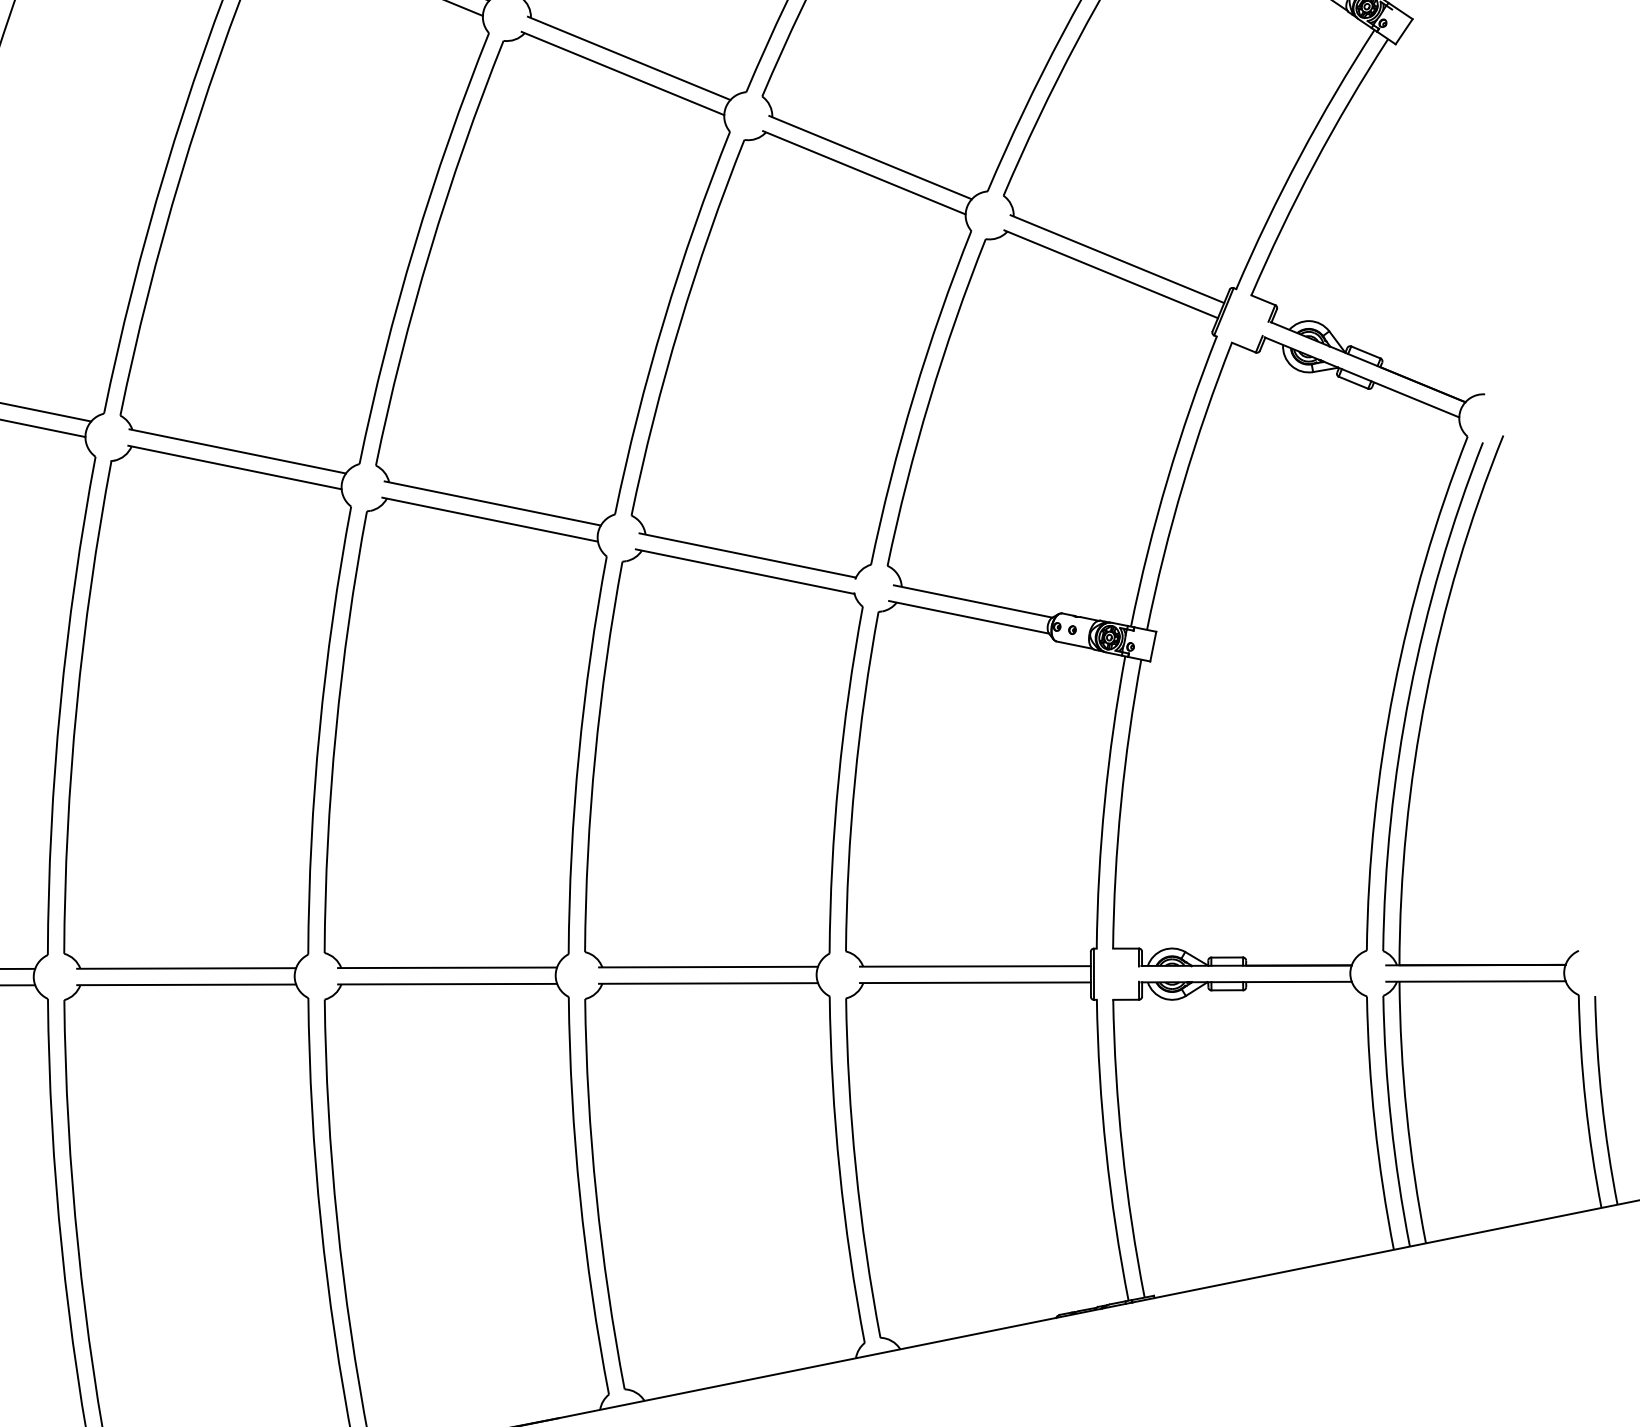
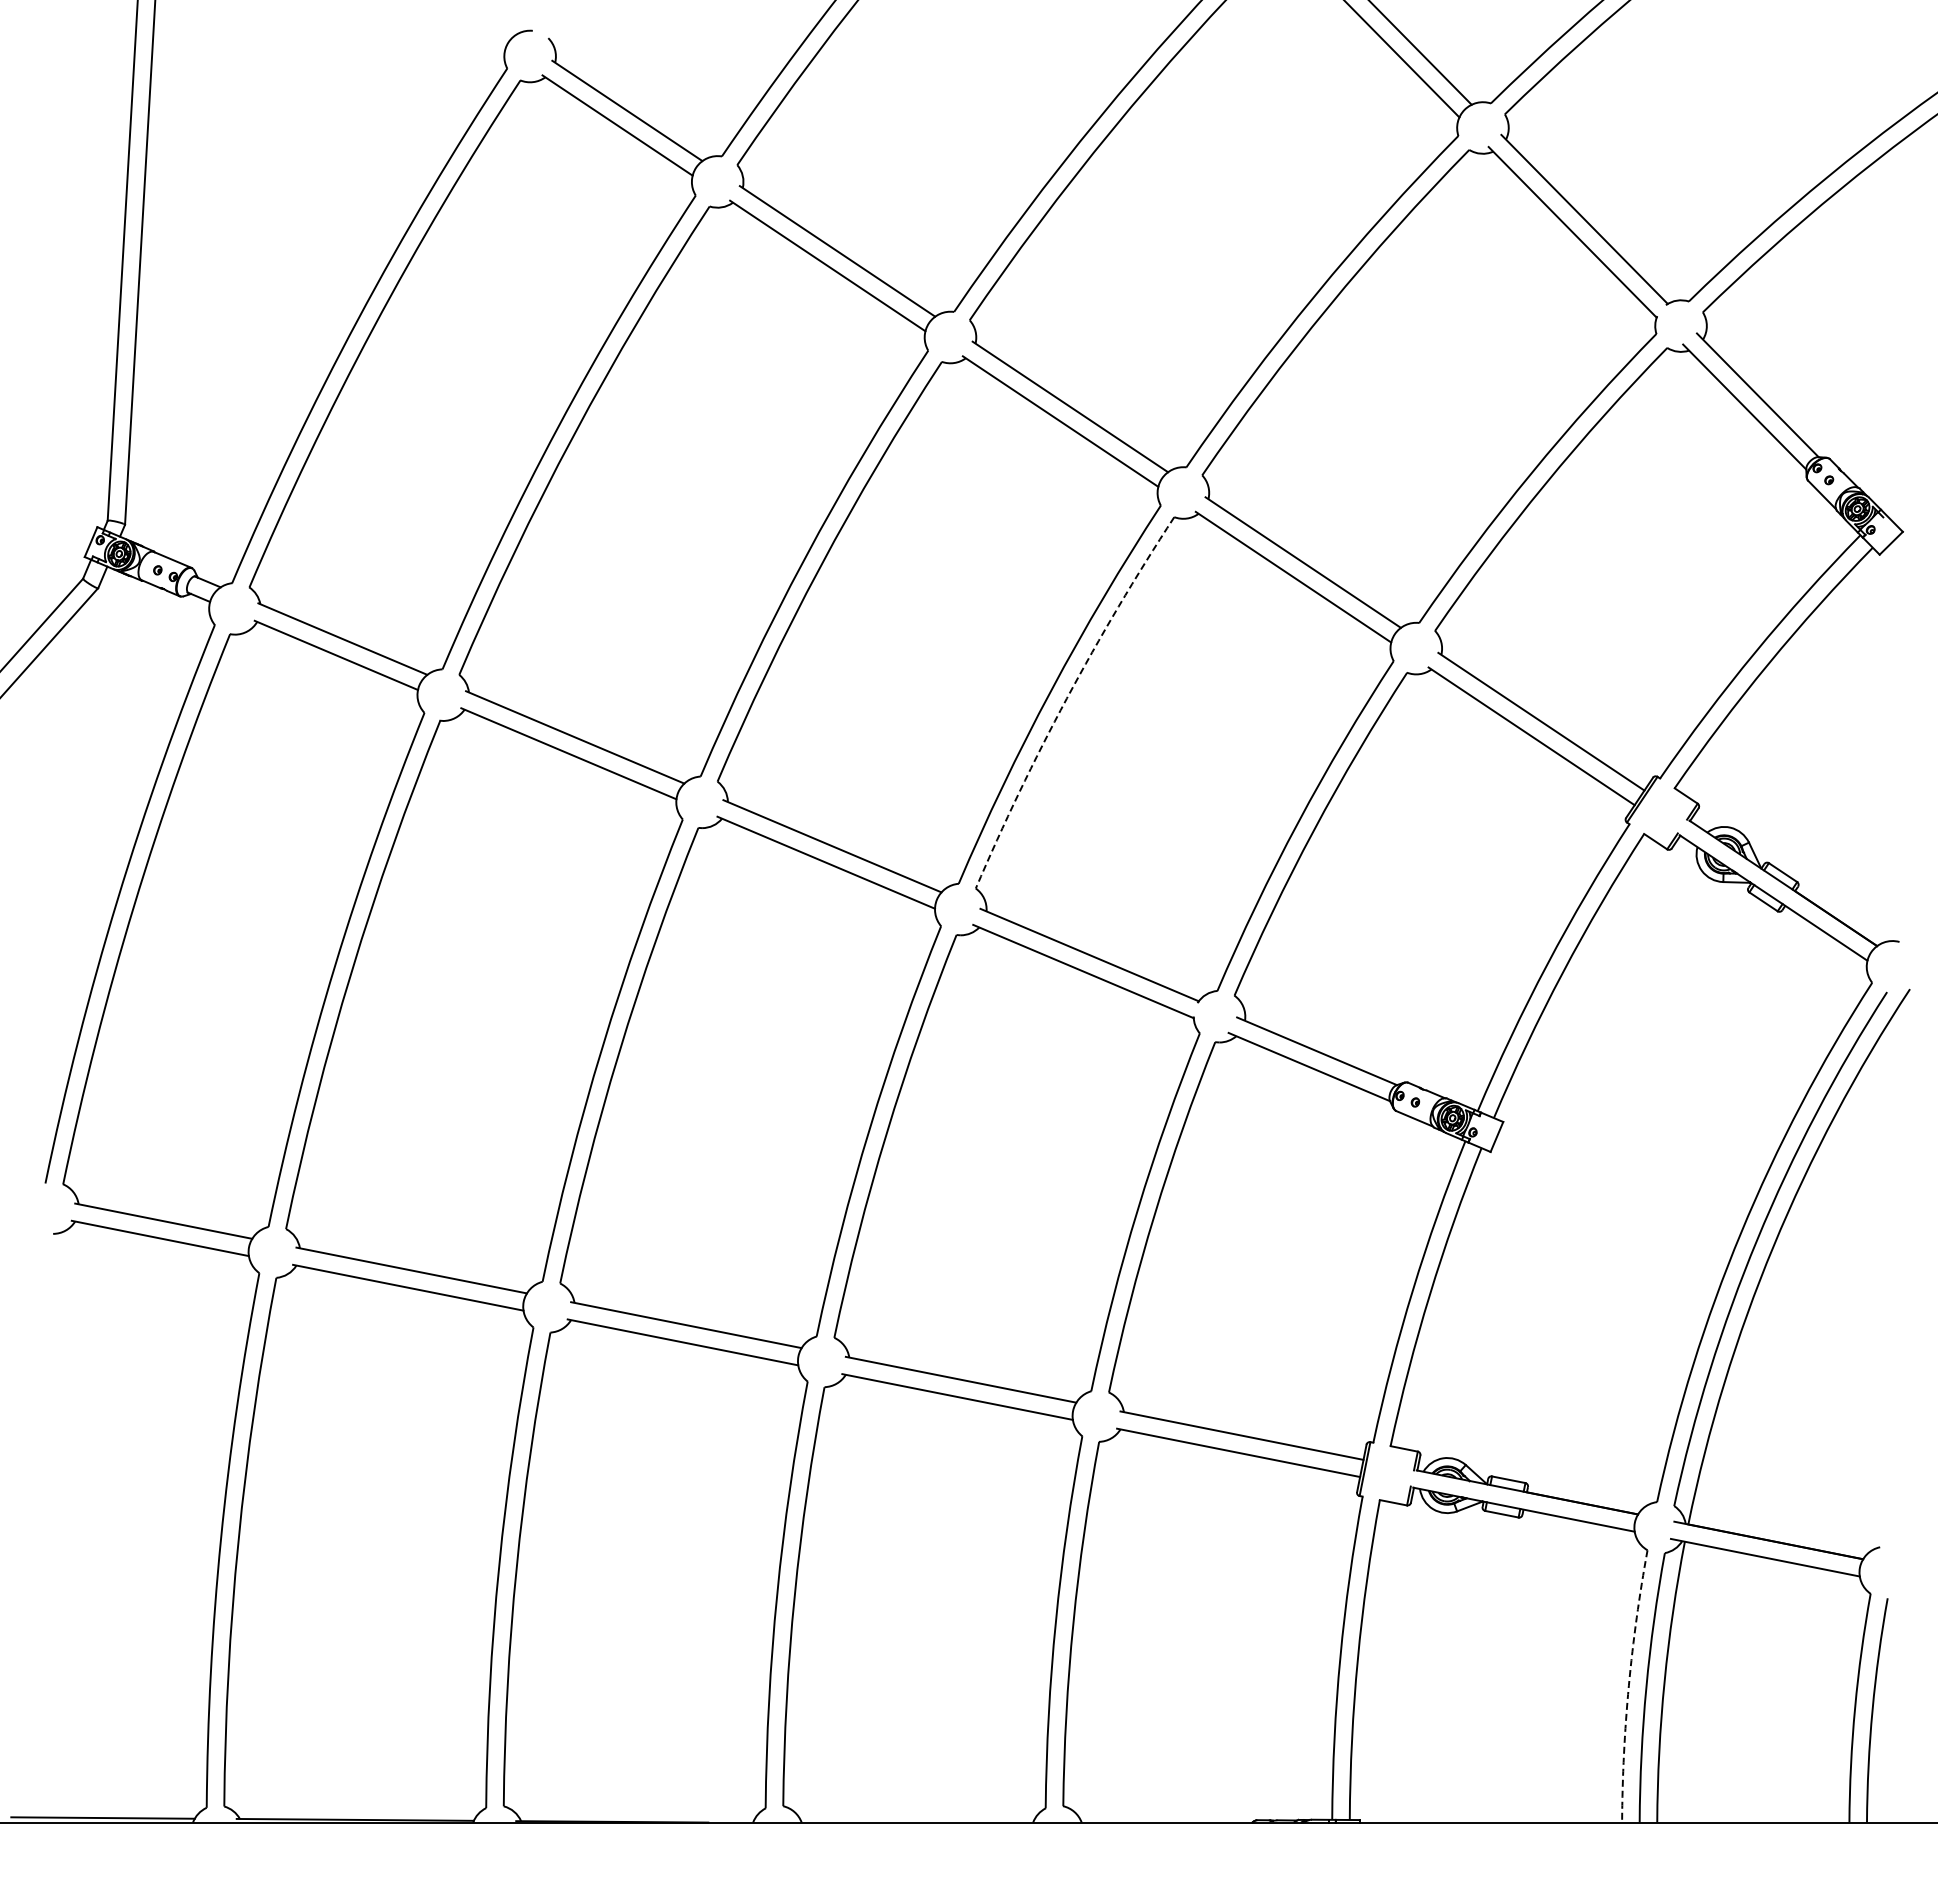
arc: (679, 325) -> (1066, 698), solid -> dashed
arc: (1374, 1123) -> (1628, 1685), solid -> dashed

